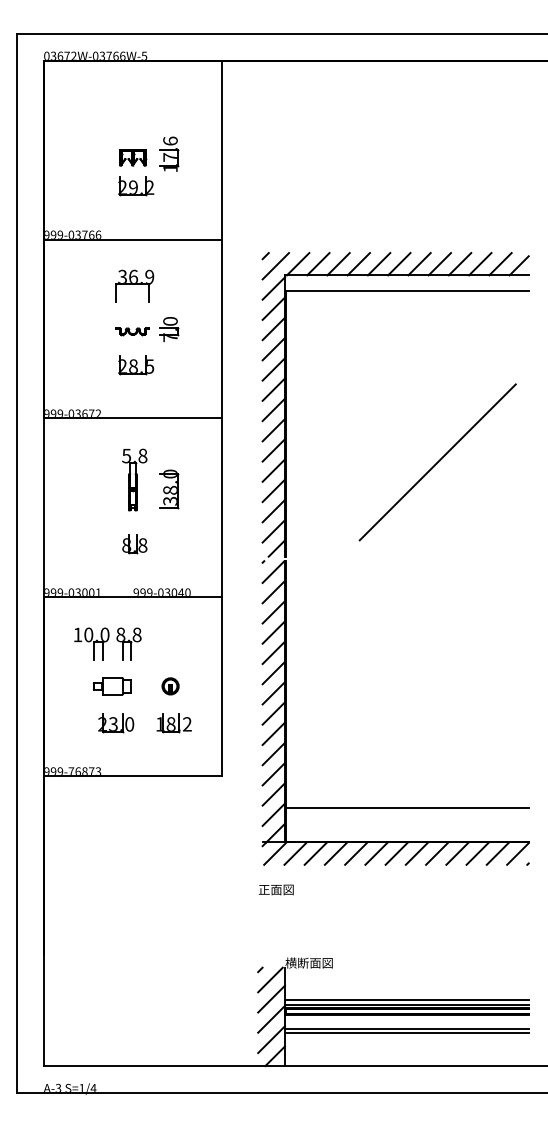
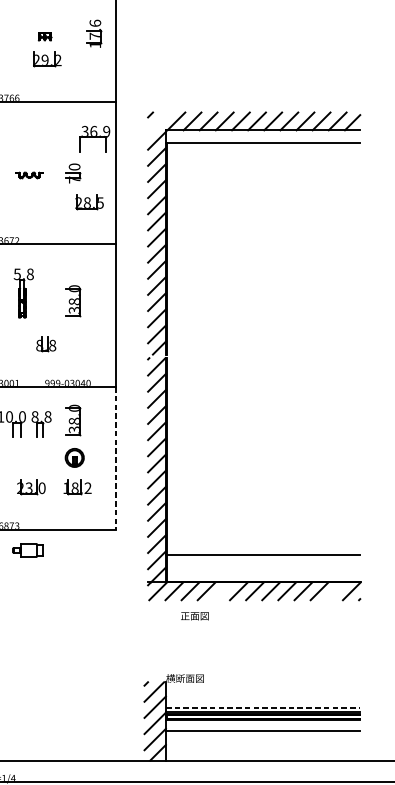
part: (169, 153) -> (94, 33), moved
part: (133, 157) -> (45, 36), size x0.6
line: (275, 266) -> (158, 123), removed
part: (134, 285) -> (94, 138), moved
part: (132, 331) -> (29, 175), moved
part: (136, 365) -> (89, 202), moved
line: (437, 462) -> (287, 279), removed
part: (134, 479) -> (23, 293), moved
part: (169, 639) -> (73, 420), added
part: (111, 686) -> (27, 550), moved
part: (170, 686) -> (74, 458), size x1.4
line: (222, 687) -> (116, 458), solid -> dashed
line: (356, 853) -> (222, 591), removed
line: (497, 853) -> (335, 591), removed
text: (275, 889) -> (194, 615), moved
line: (406, 1000) -> (262, 708), solid -> dashed
line: (406, 1033) -> (262, 734), removed

